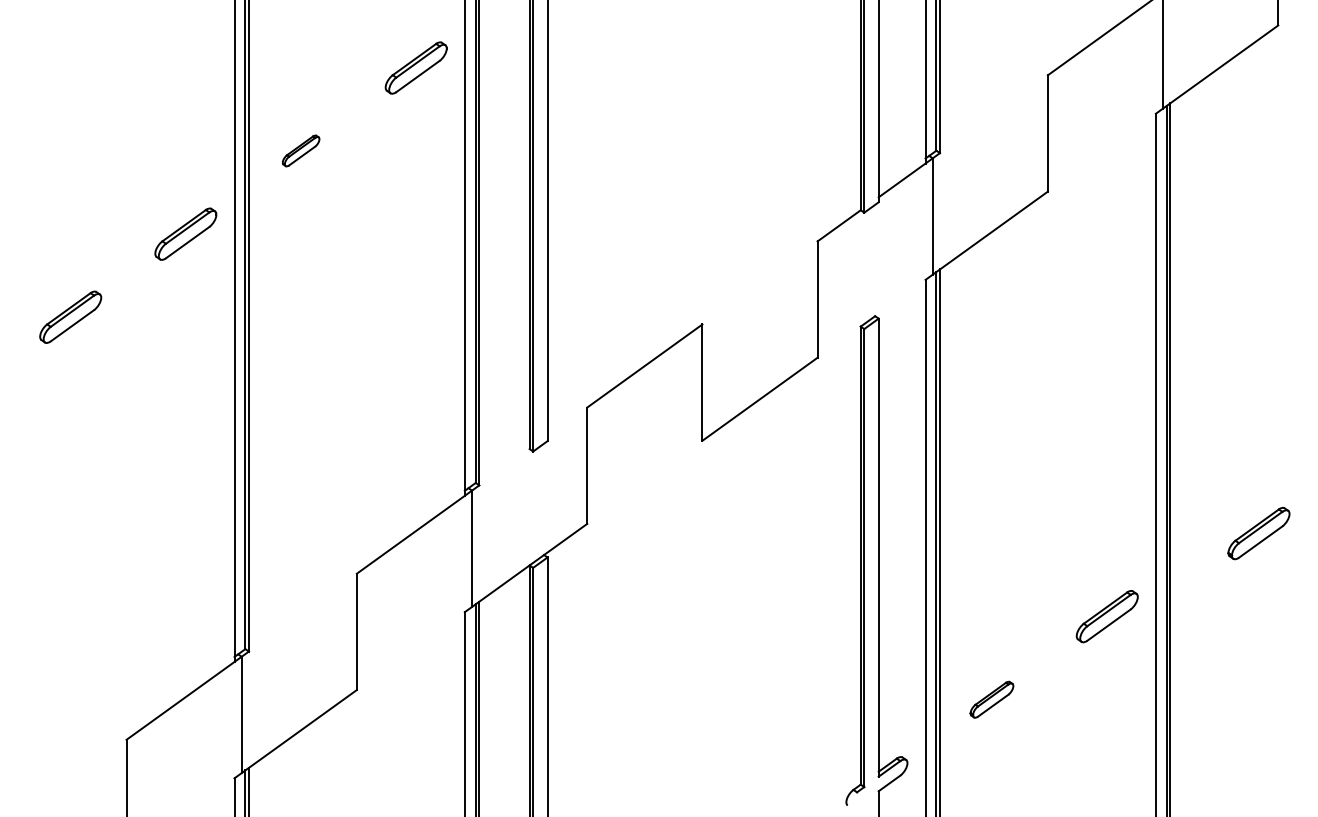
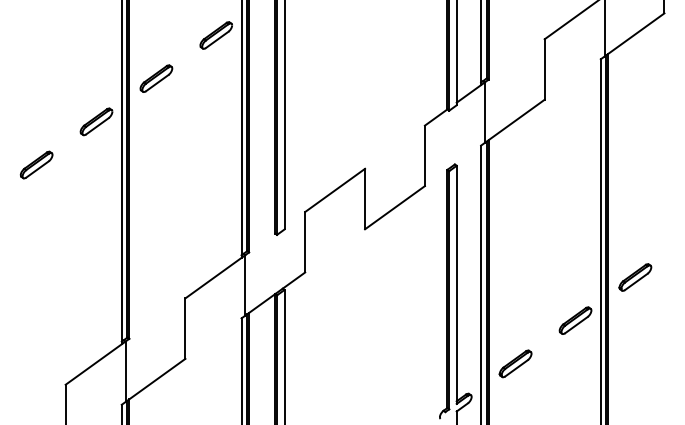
part: (301, 150) -> (156, 78), size x1.67
part: (1259, 533) -> (635, 277), moved
part: (991, 698) -> (515, 363), size x1.43

